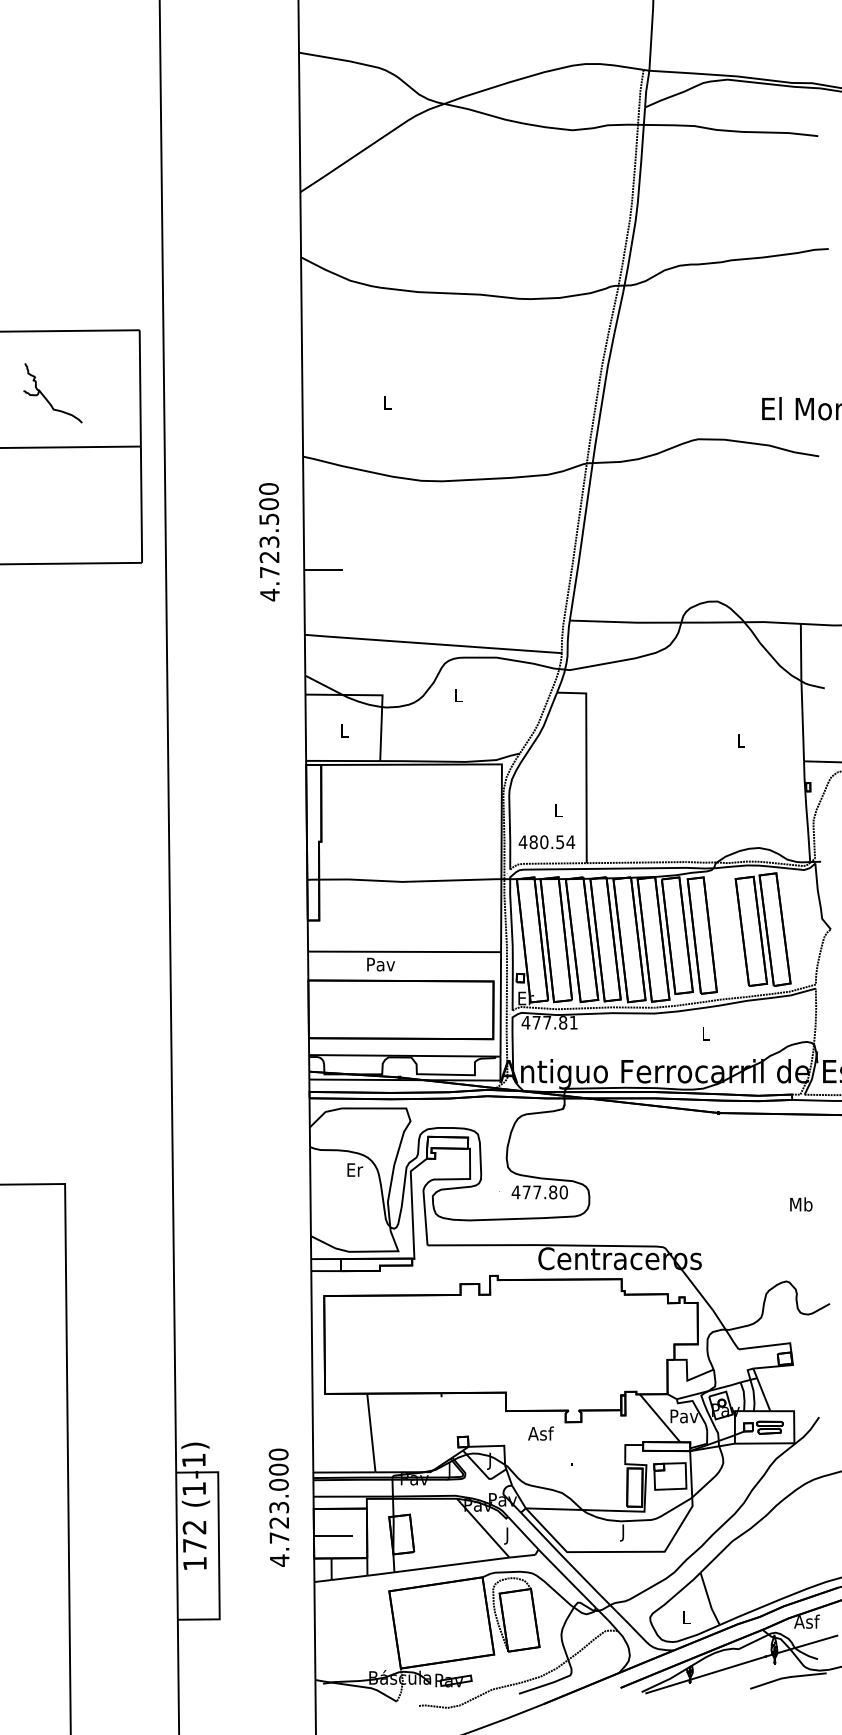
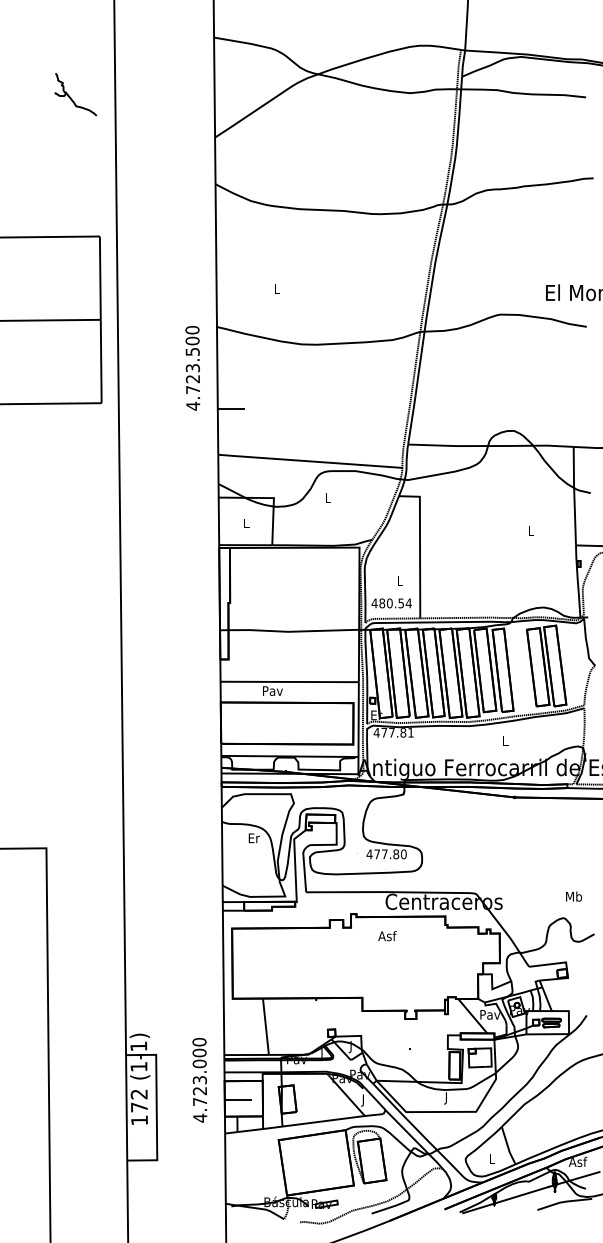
part: (46, 397) -> (71, 97), moved
text: (269, 542) -> (192, 368), moved
text: (801, 1204) -> (574, 896), moved
text: (540, 1433) -> (387, 936), moved

